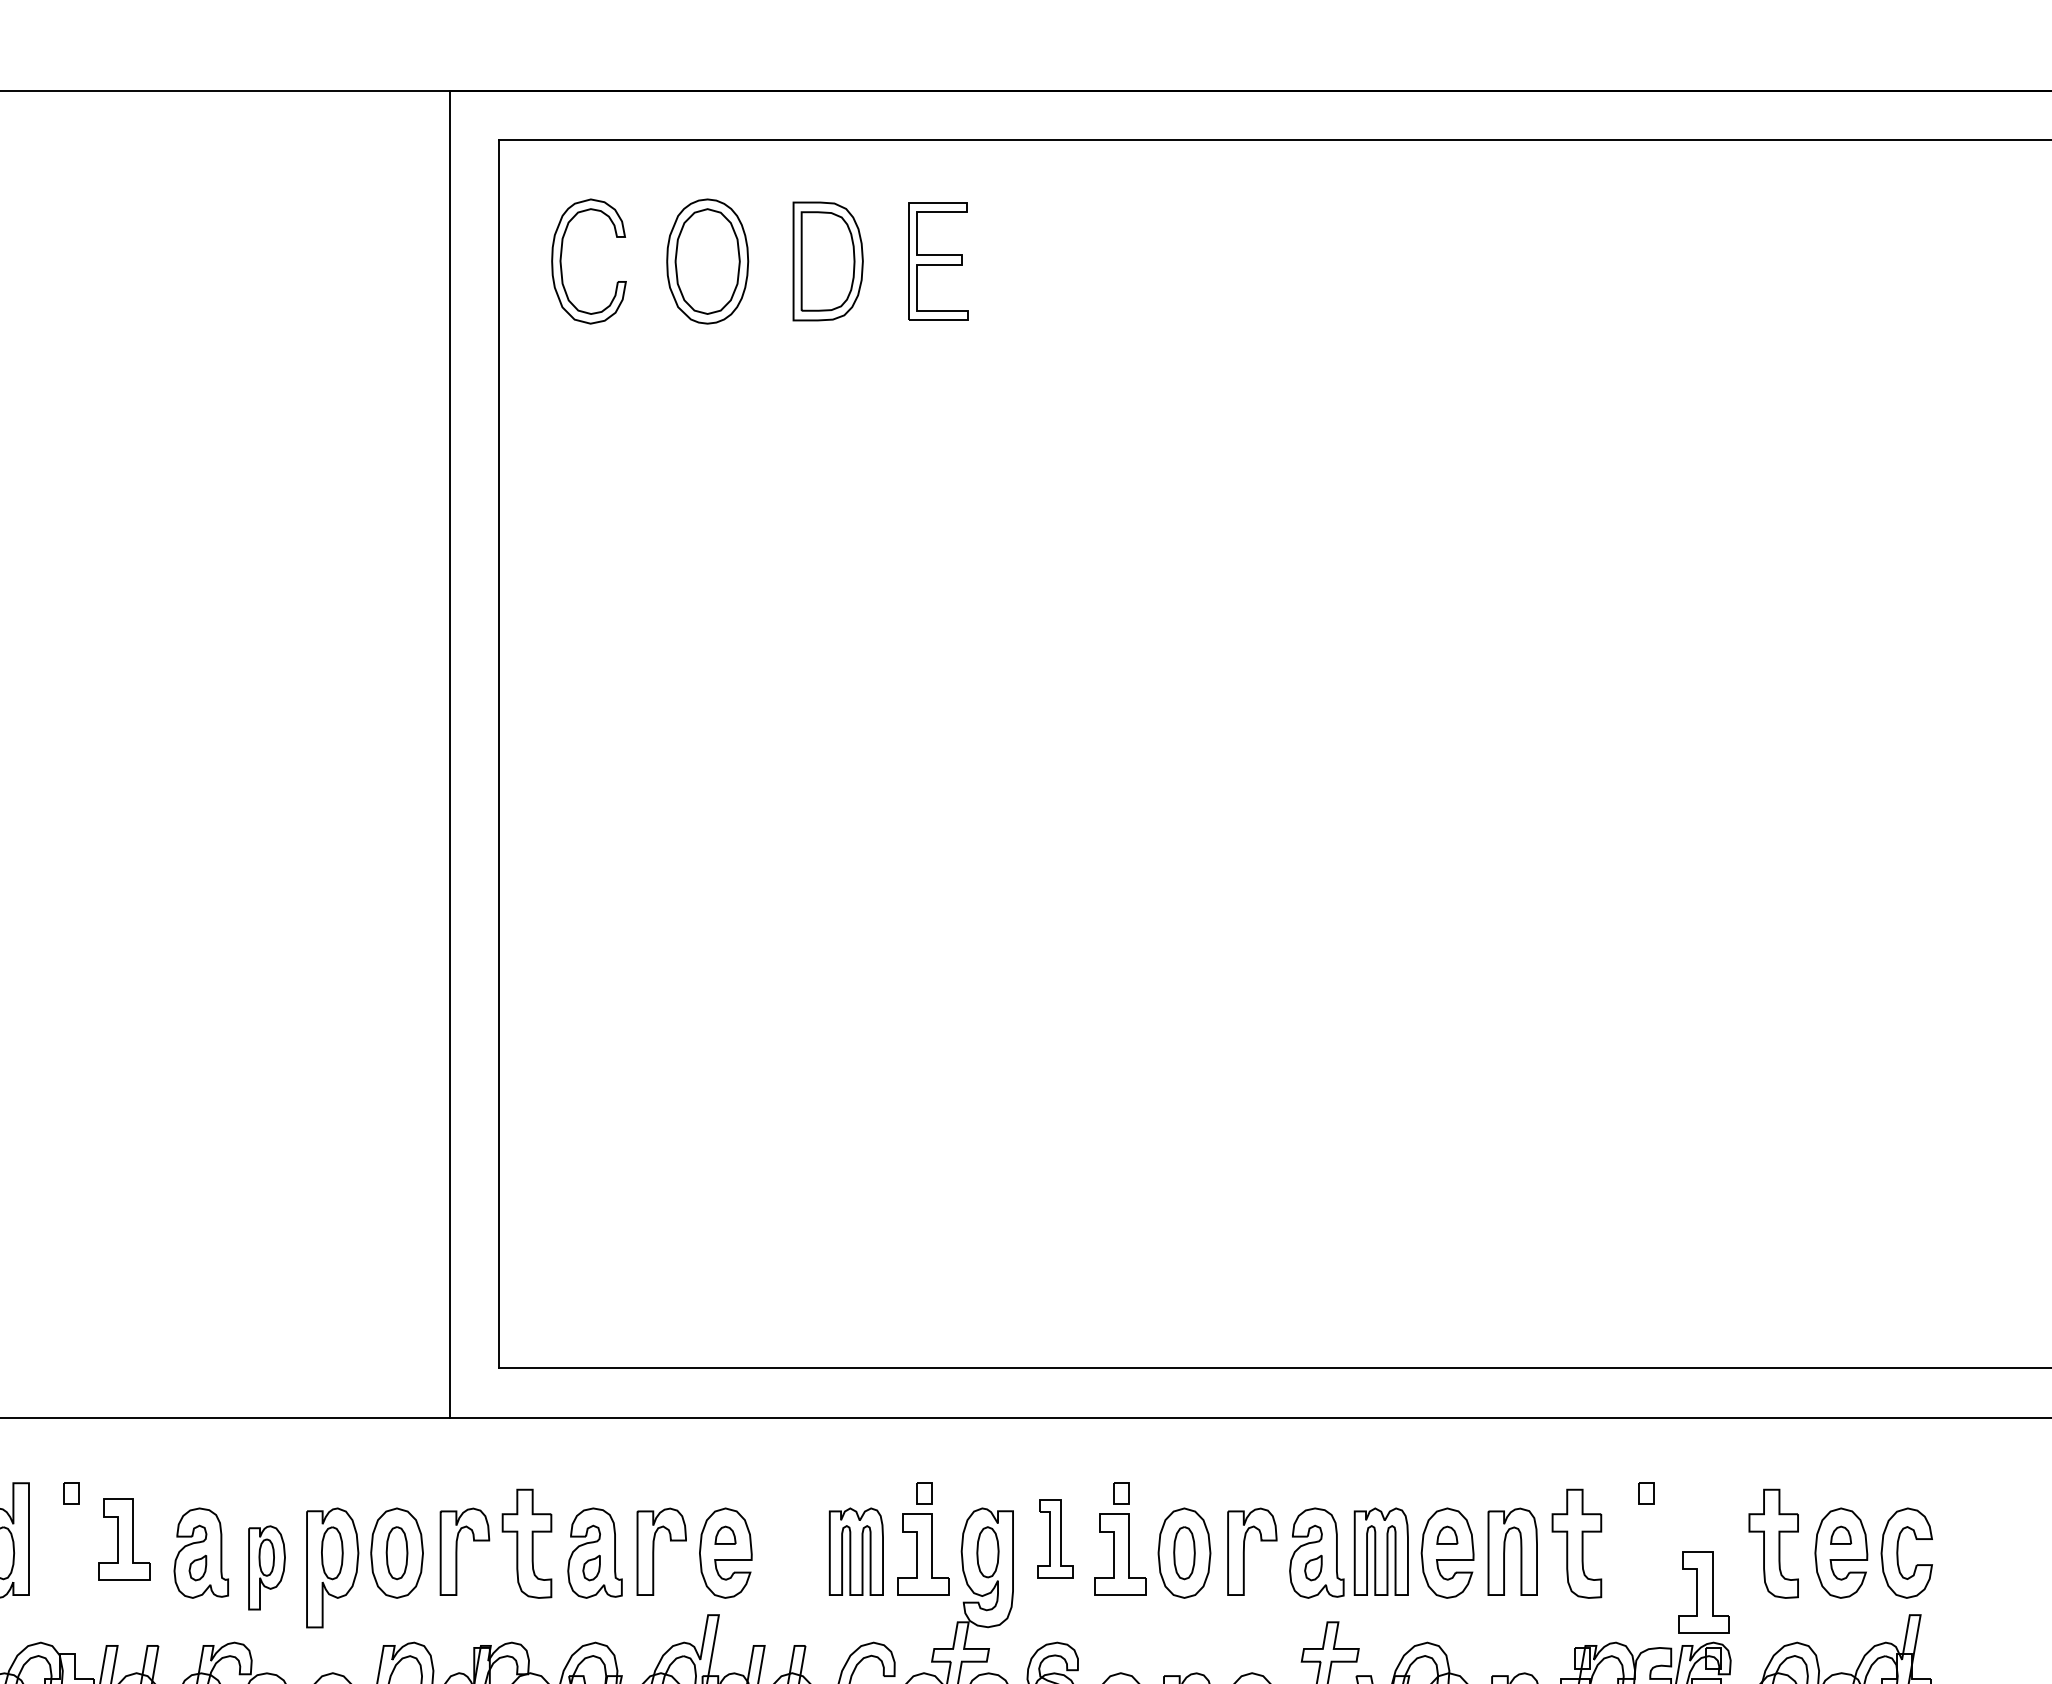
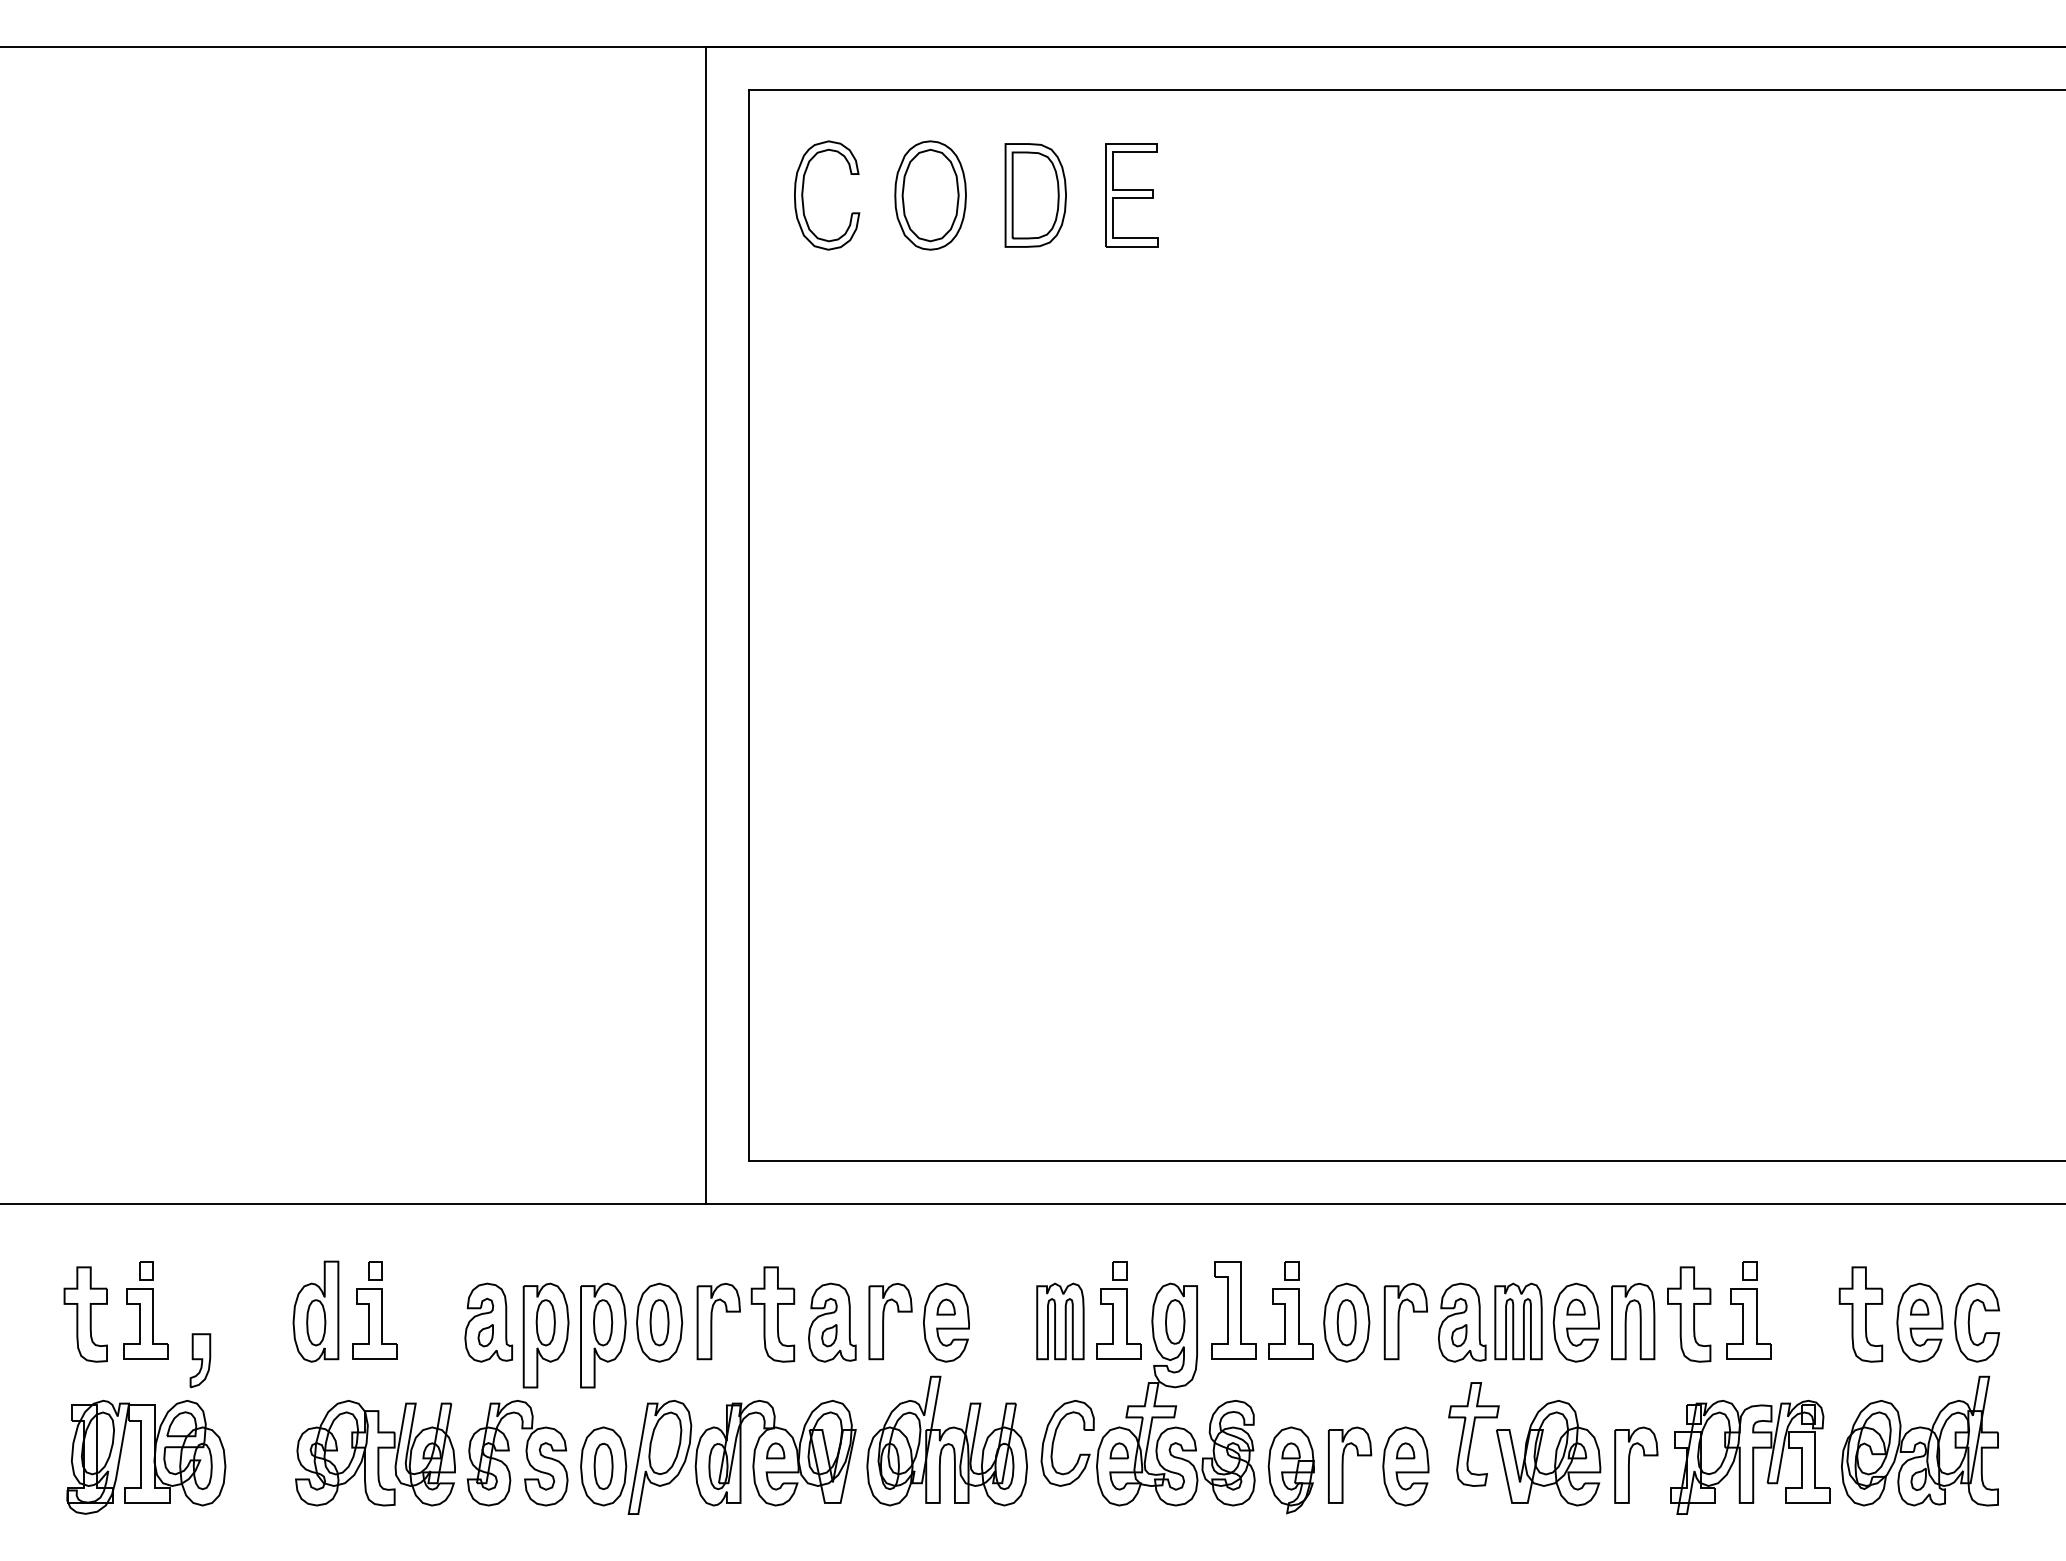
part: (124, 1539) -> (374, 1323), moved
part: (1054, 1539) -> (1233, 1310), size x1.43
part: (266, 1567) -> (545, 1335), size x1.43
part: (1703, 1591) -> (1748, 1323), moved

